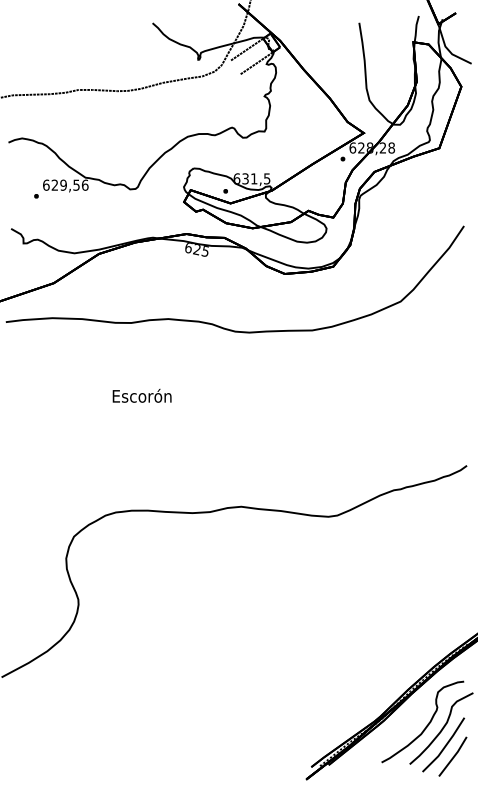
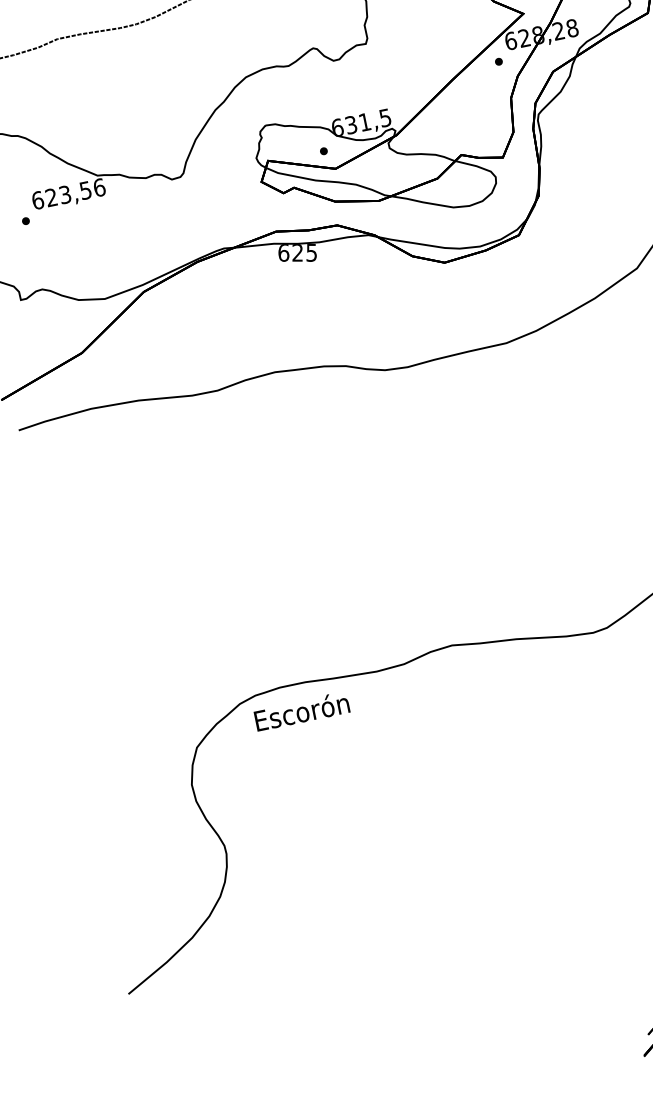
text: (63, 184) -> (64, 193), 629,56 -> 623,56
text: (141, 395) -> (300, 711), moved

